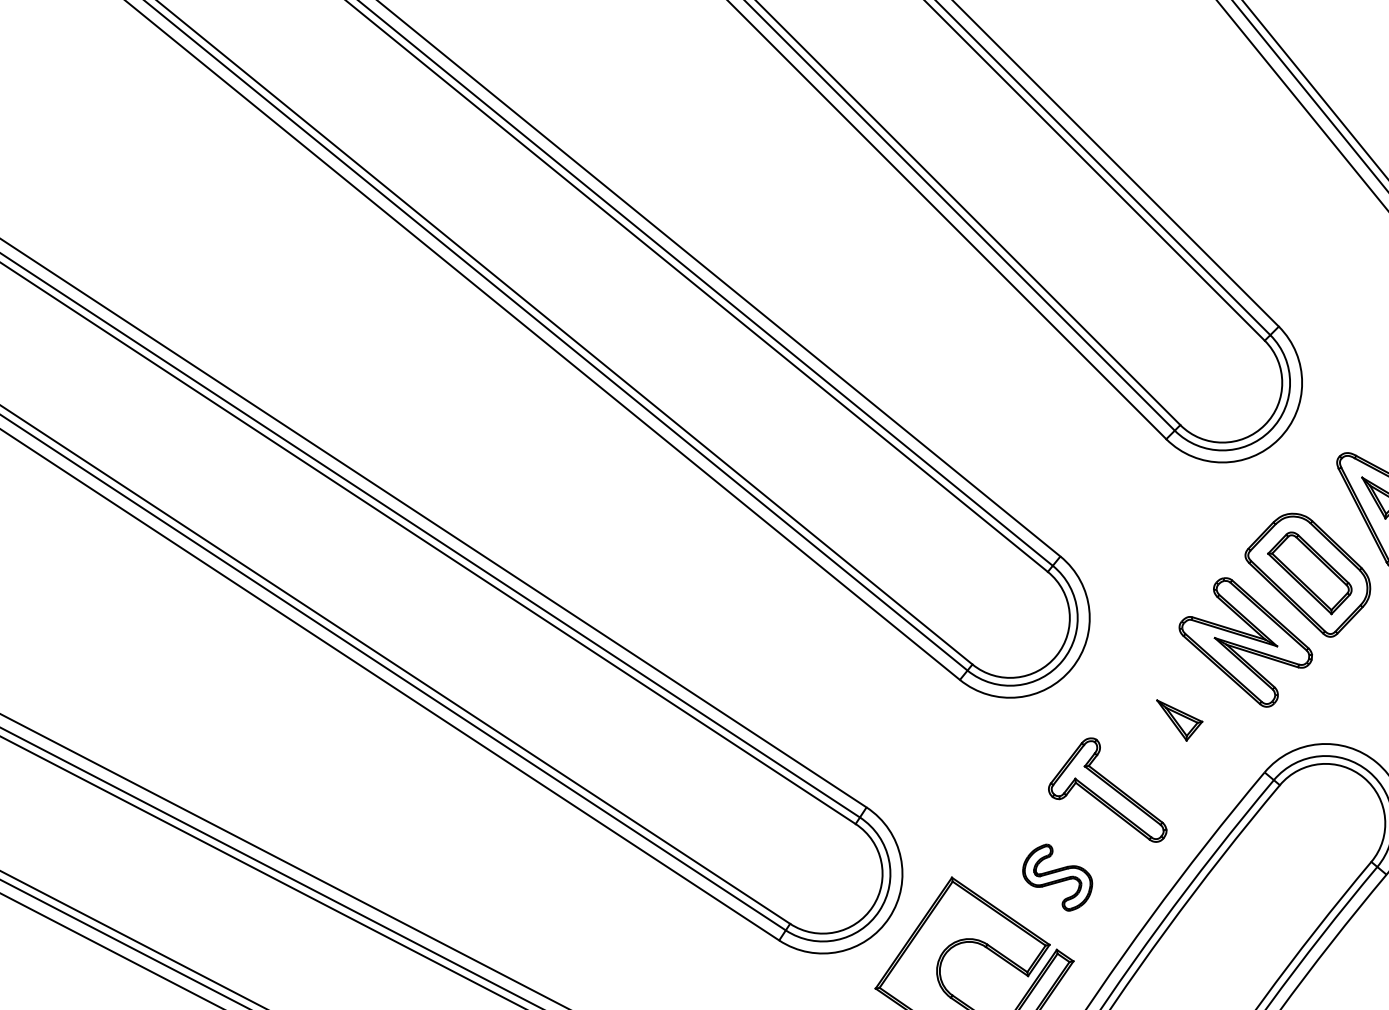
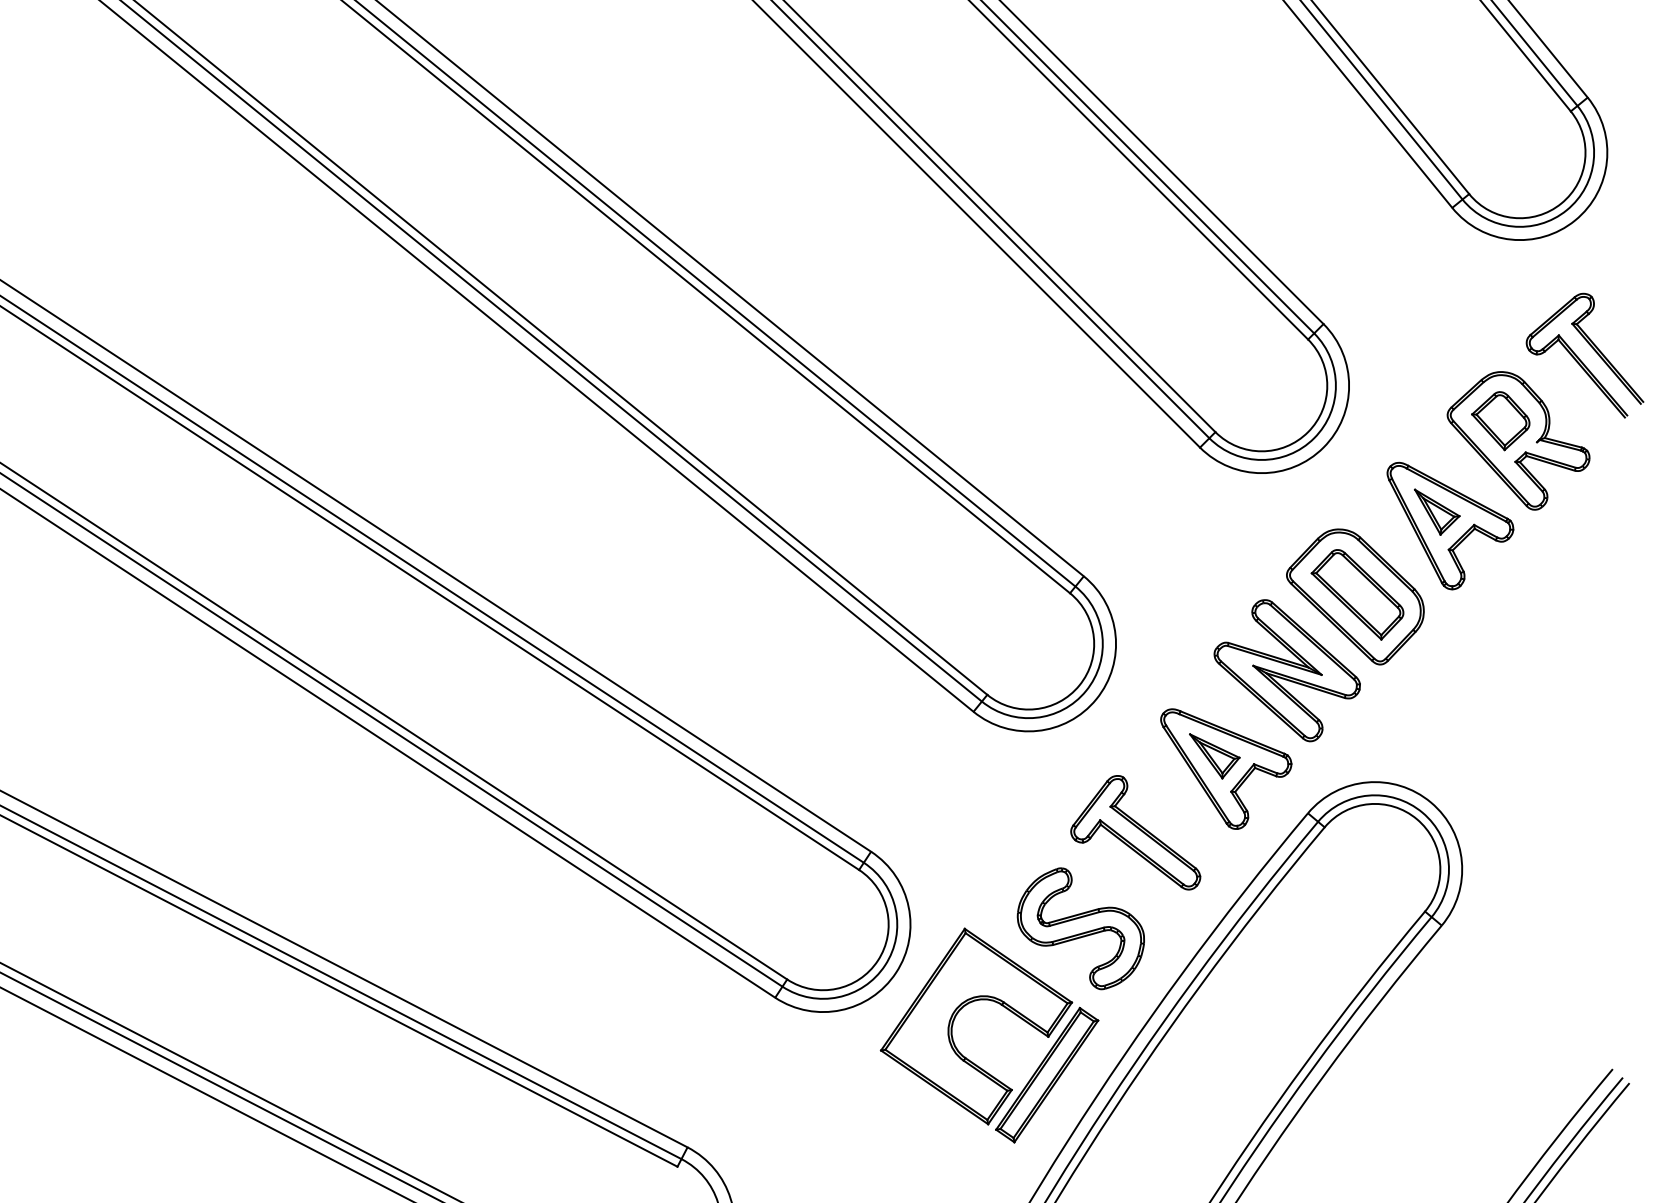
part: (1190, 731) -> (1226, 768), added
part: (1057, 877) -> (1080, 928), size x1.67

